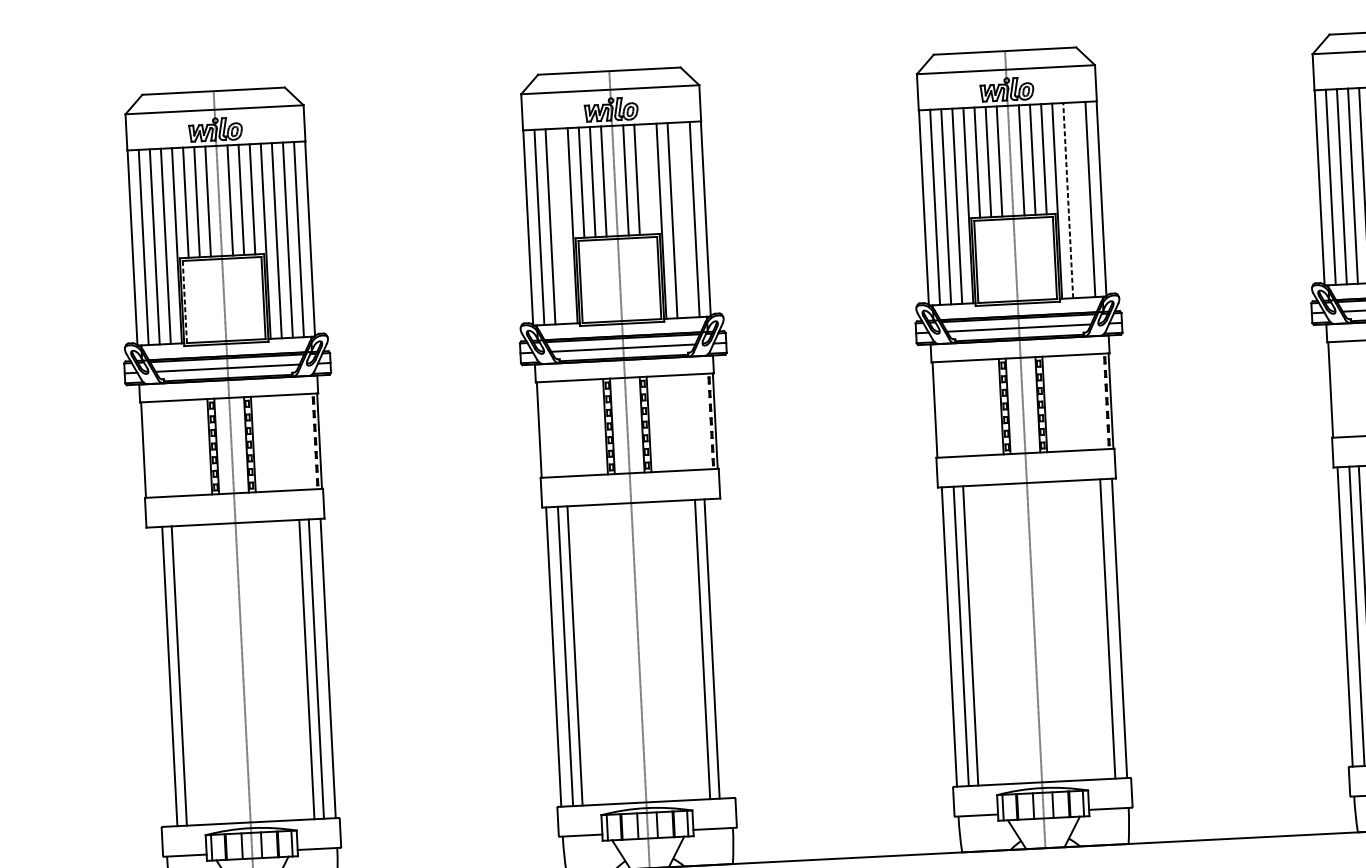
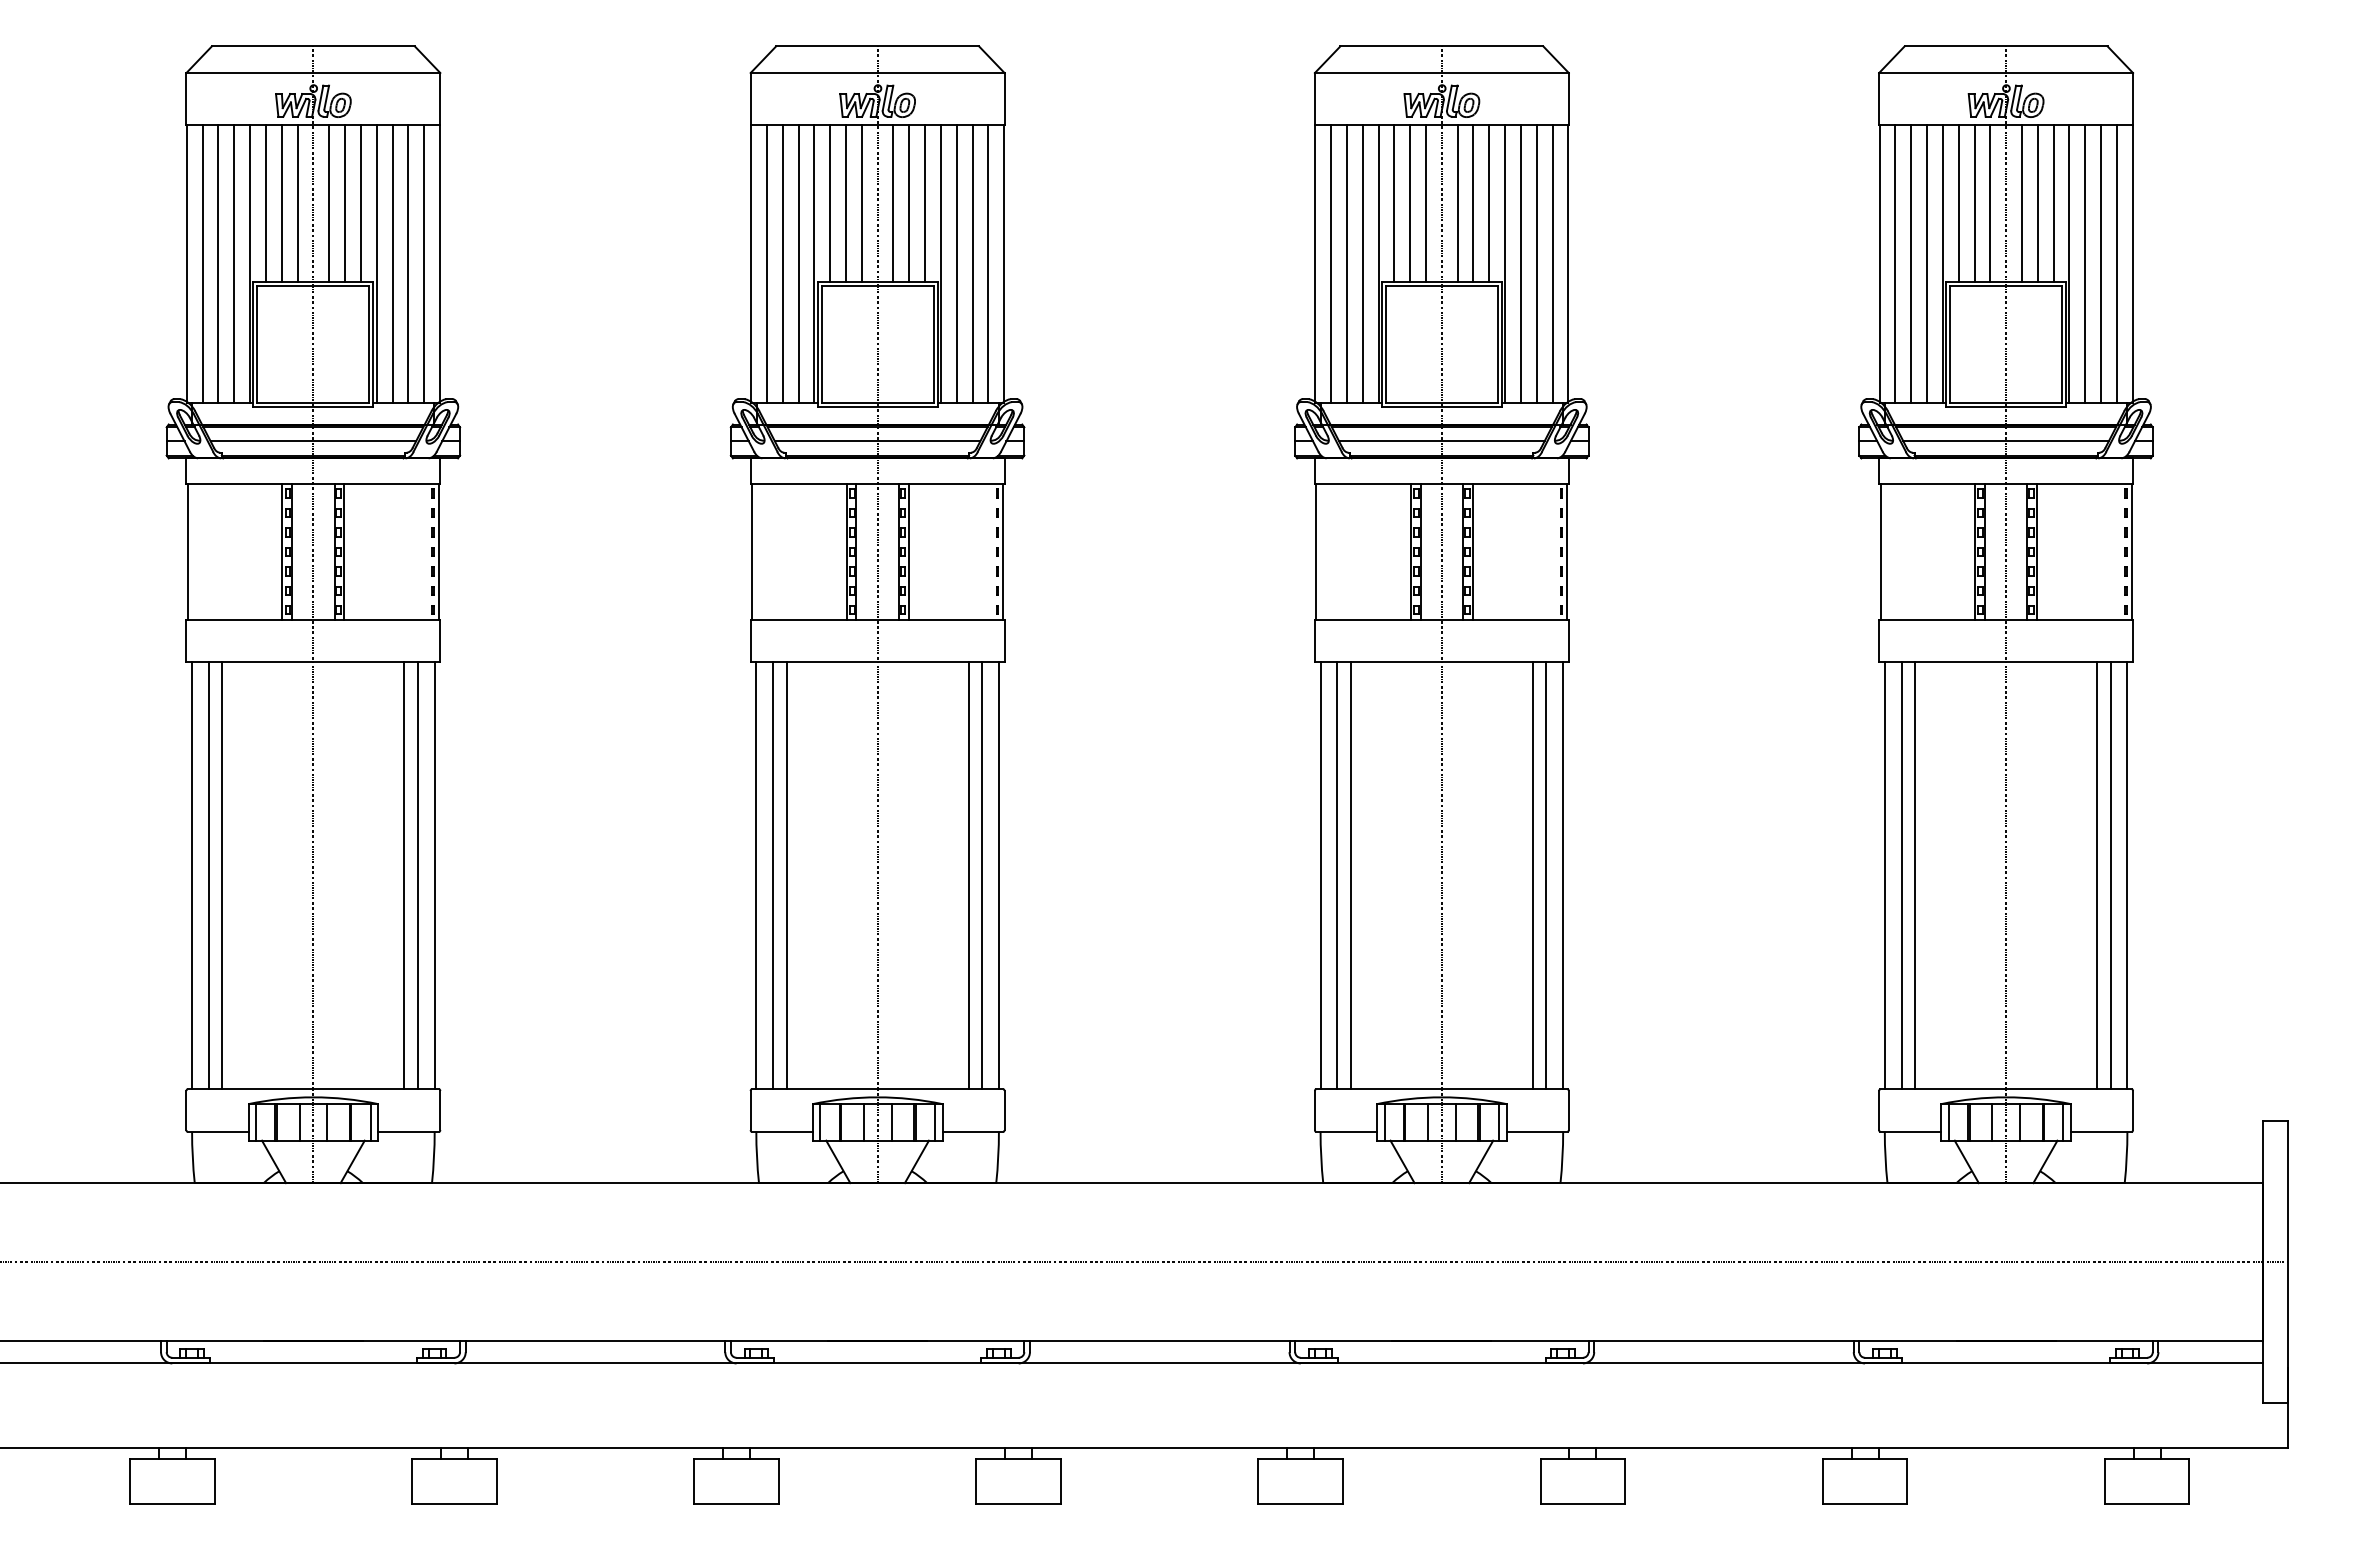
line: (648, 178) -> (925, 202), added
line: (1079, 199) -> (1536, 263), added
line: (1067, 200) -> (1520, 263), dashed -> solid
line: (683, 219) -> (972, 263), added
line: (561, 226) -> (798, 263), added
line: (185, 302) -> (257, 344), dashed -> solid
line: (1098, 629) -> (1532, 875), added
line: (723, 648) -> (998, 875), added
line: (158, 676) -> (192, 875), added

